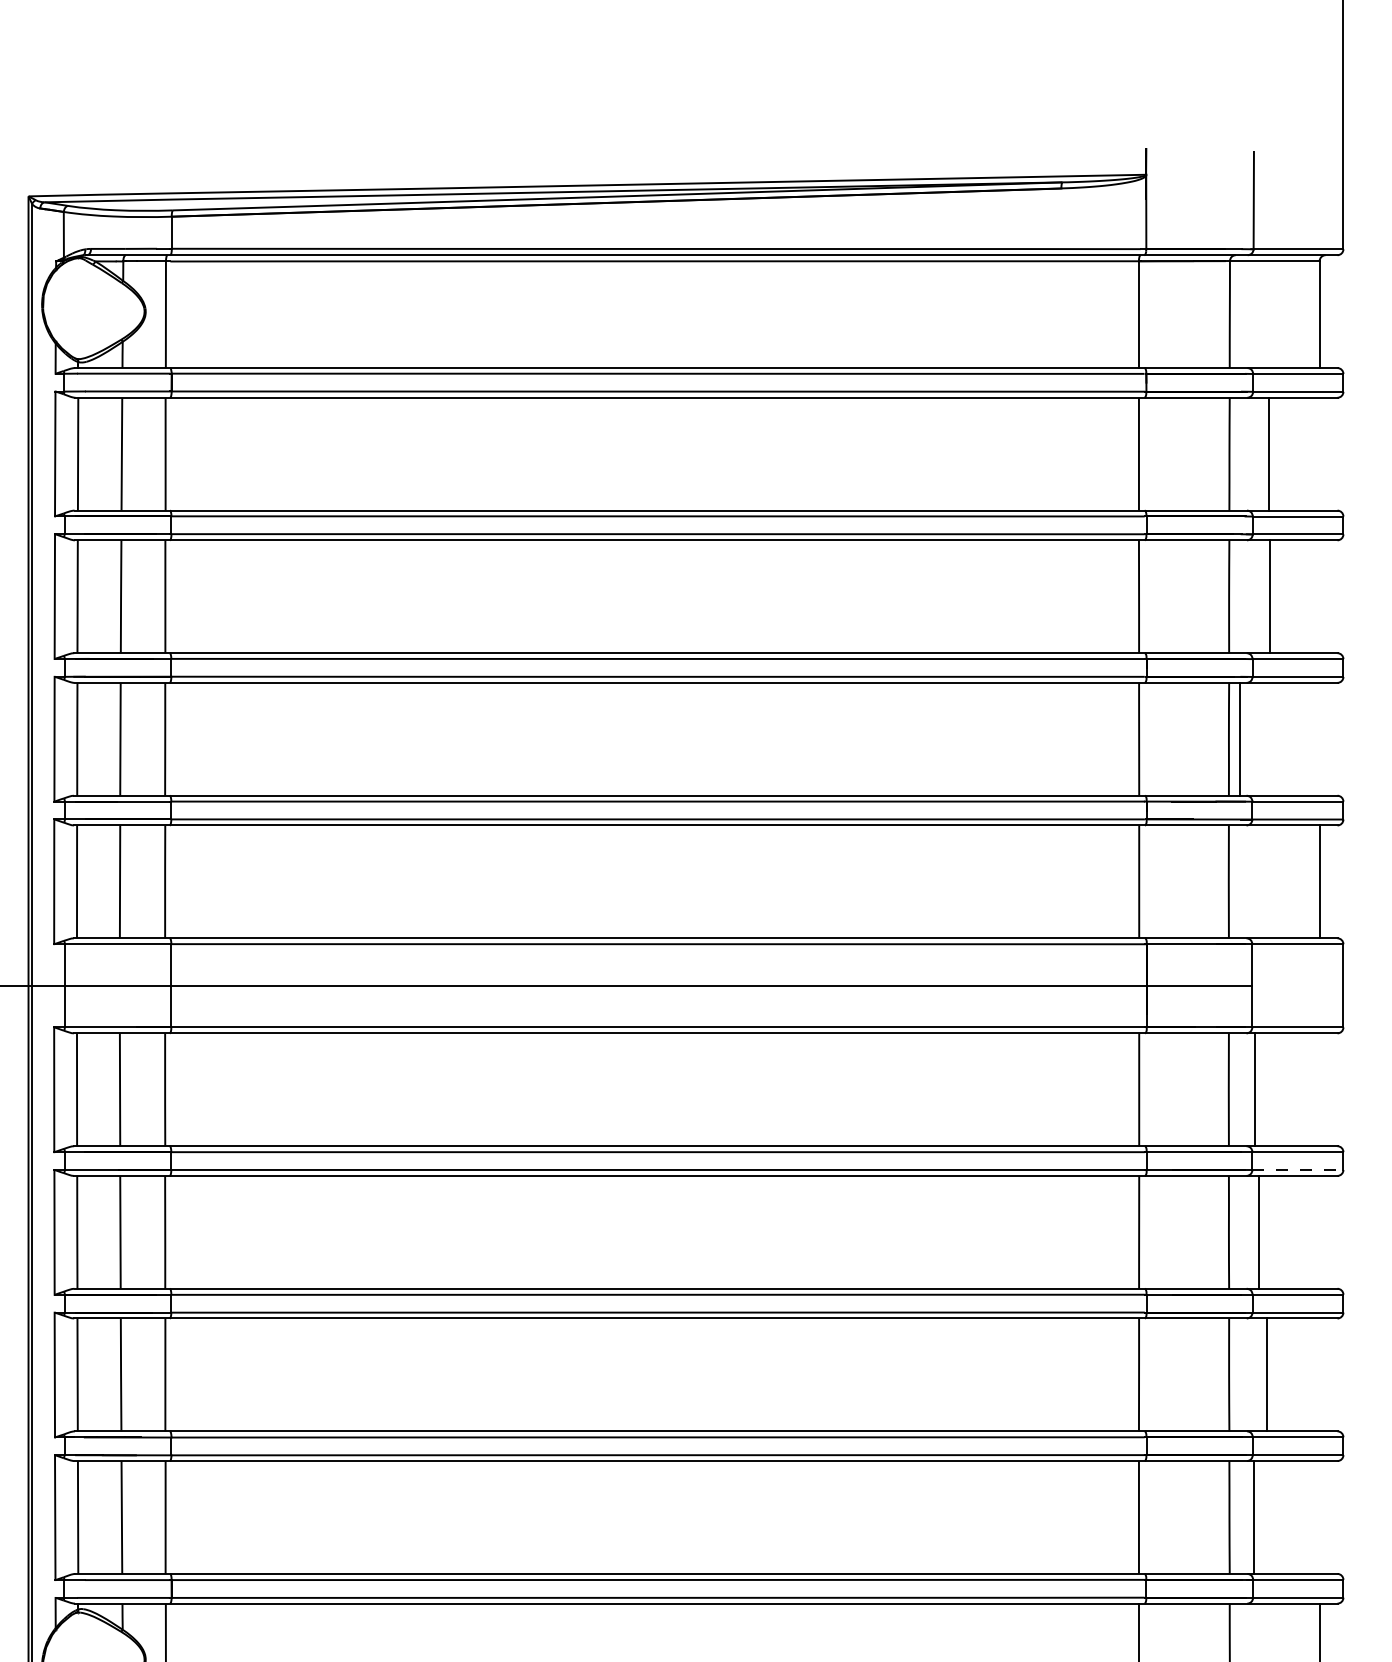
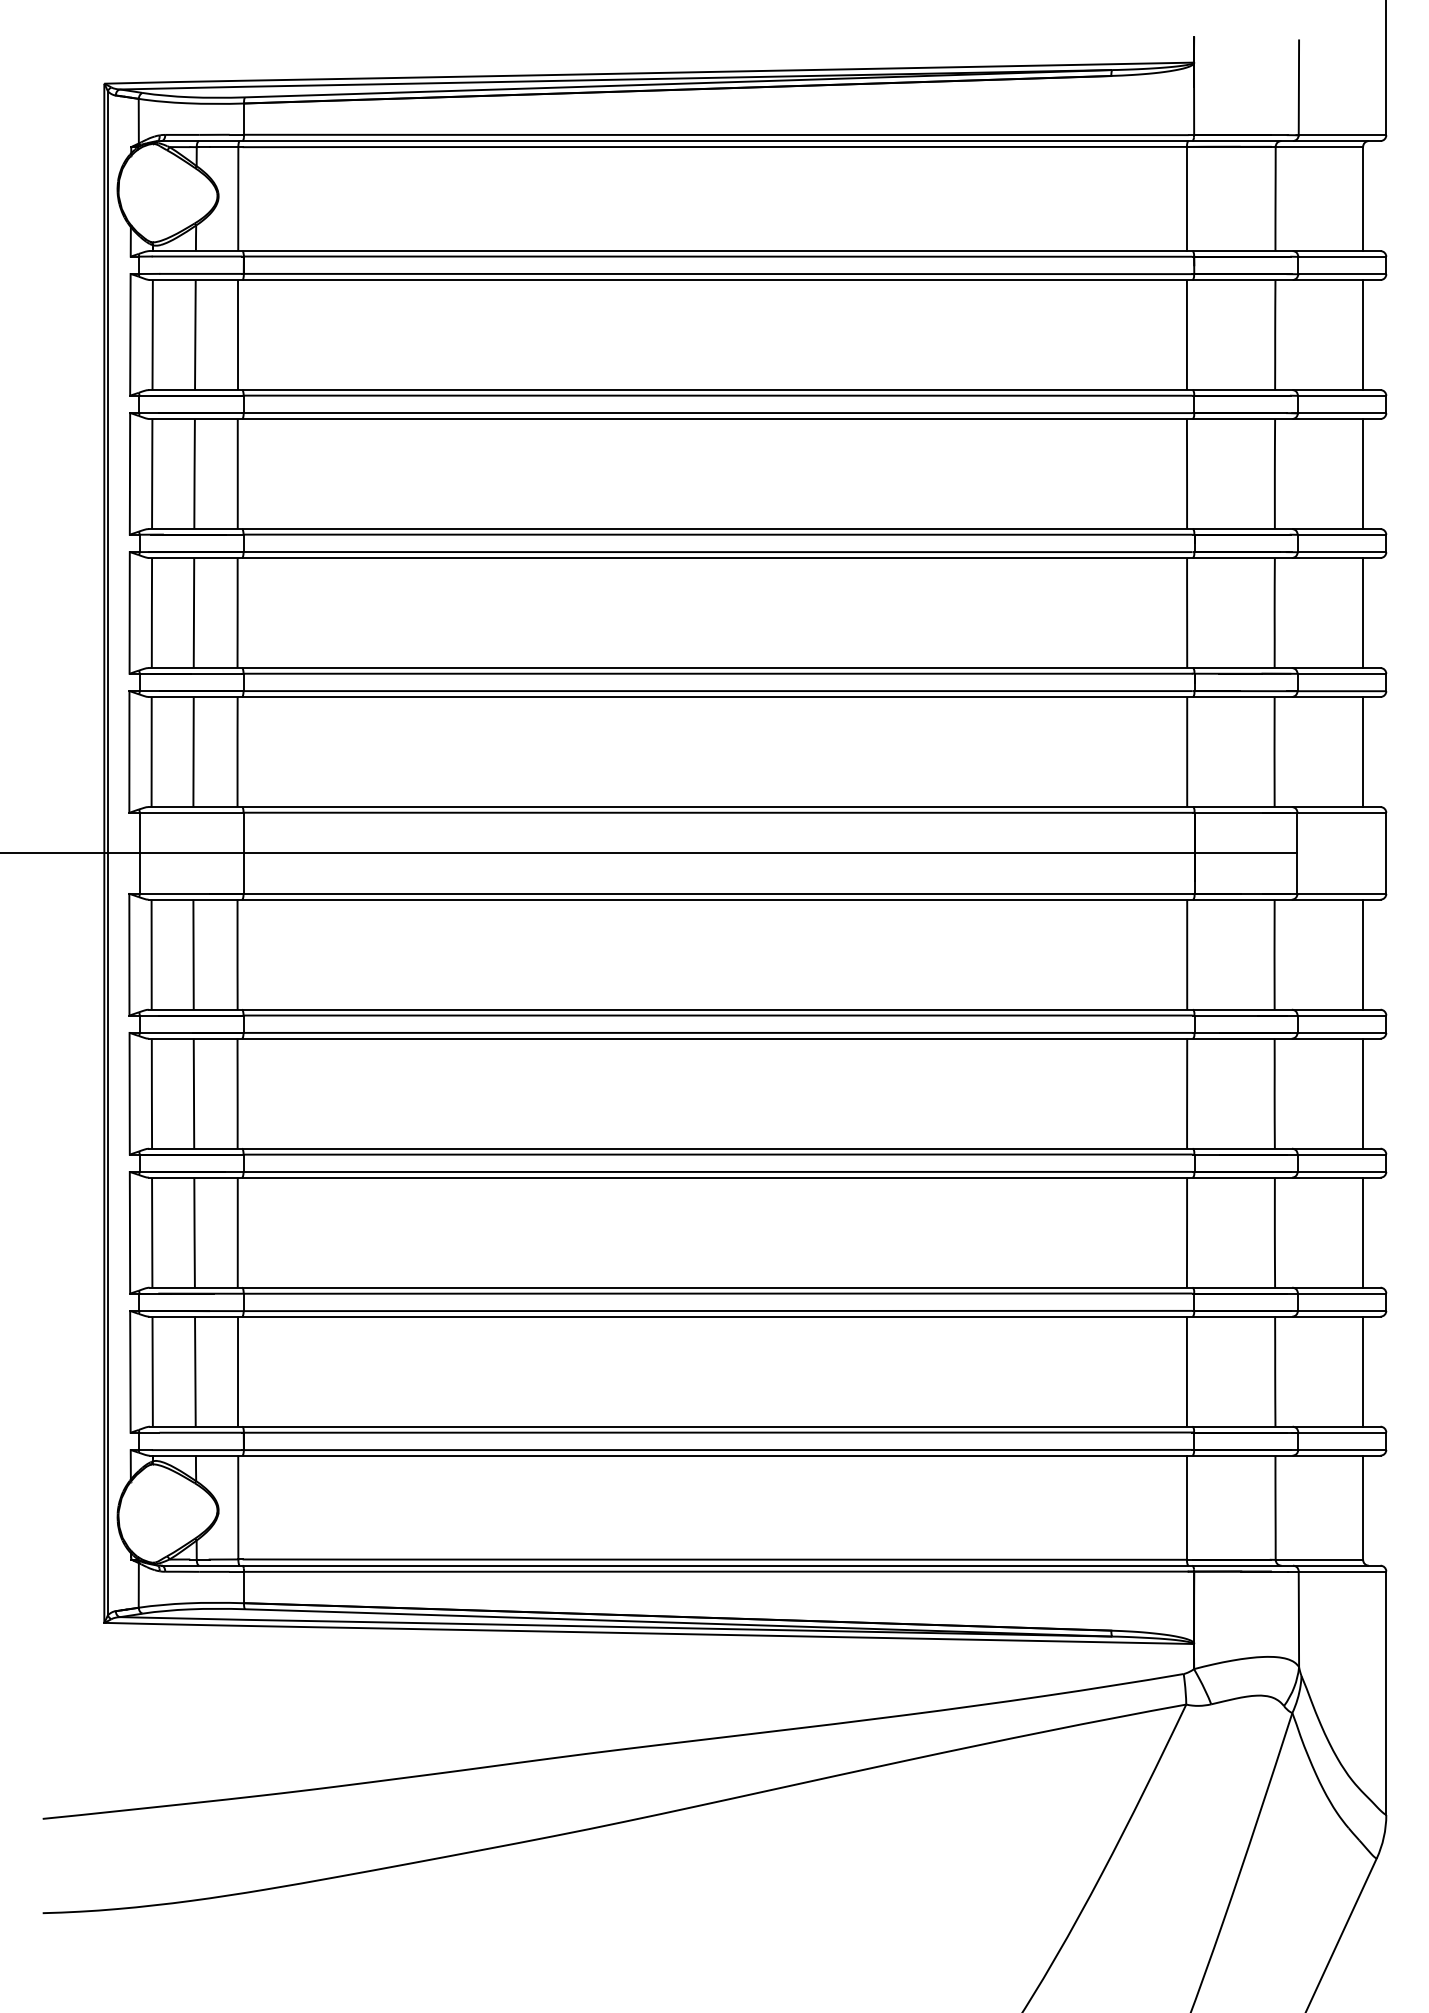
line: (1269, 454) -> (1363, 335), moved
line: (1270, 597) -> (1363, 474), moved
line: (1240, 739) -> (1363, 613), moved
line: (1255, 1089) -> (1363, 954), moved
line: (1298, 1169) -> (1342, 1032), dashed -> solid
line: (1259, 1232) -> (1363, 1093), moved
line: (1267, 1374) -> (1363, 1232), moved
line: (1254, 1517) -> (1363, 1371), moved

